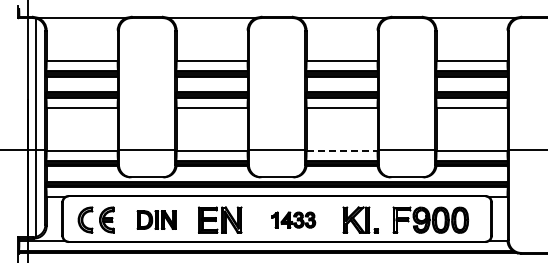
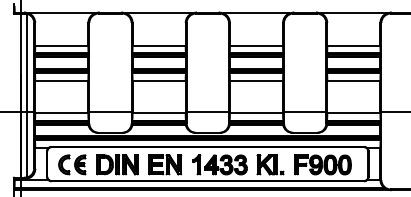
line: (342, 151) -> (256, 113), dashed -> solid
part: (156, 219) -> (117, 164), size x1.43
part: (293, 219) -> (220, 164), size x1.67

